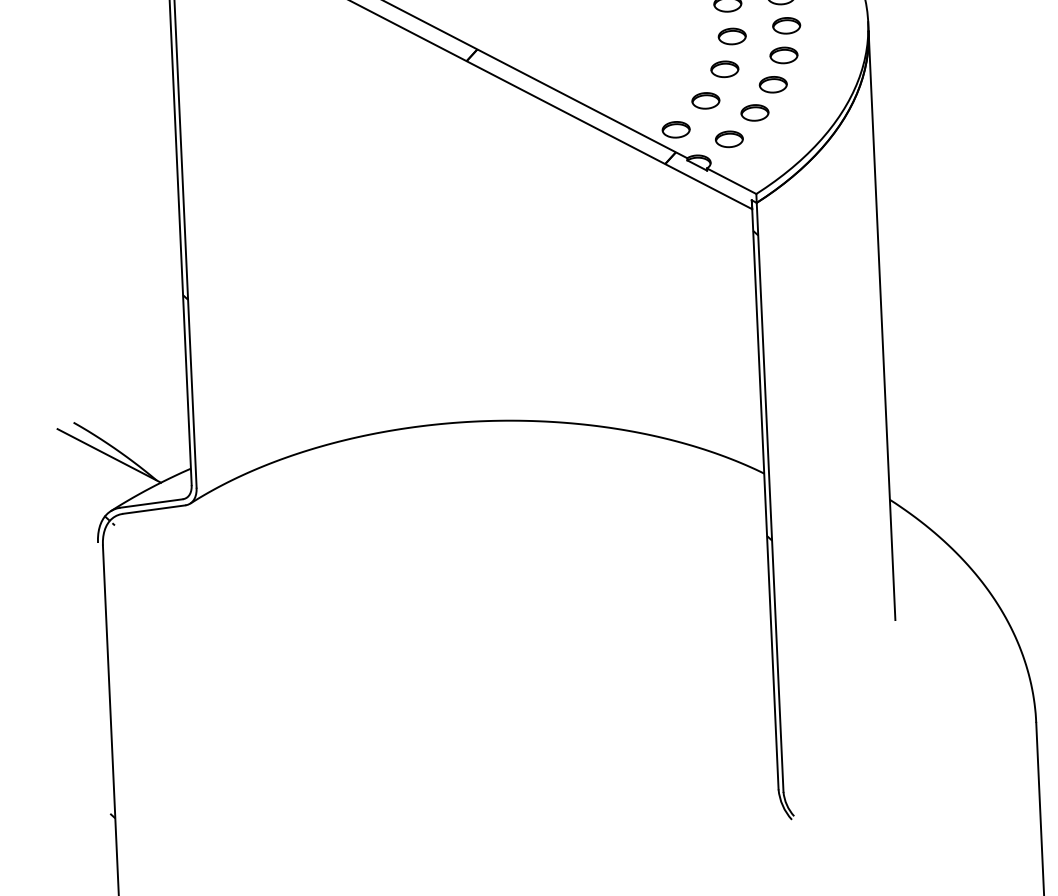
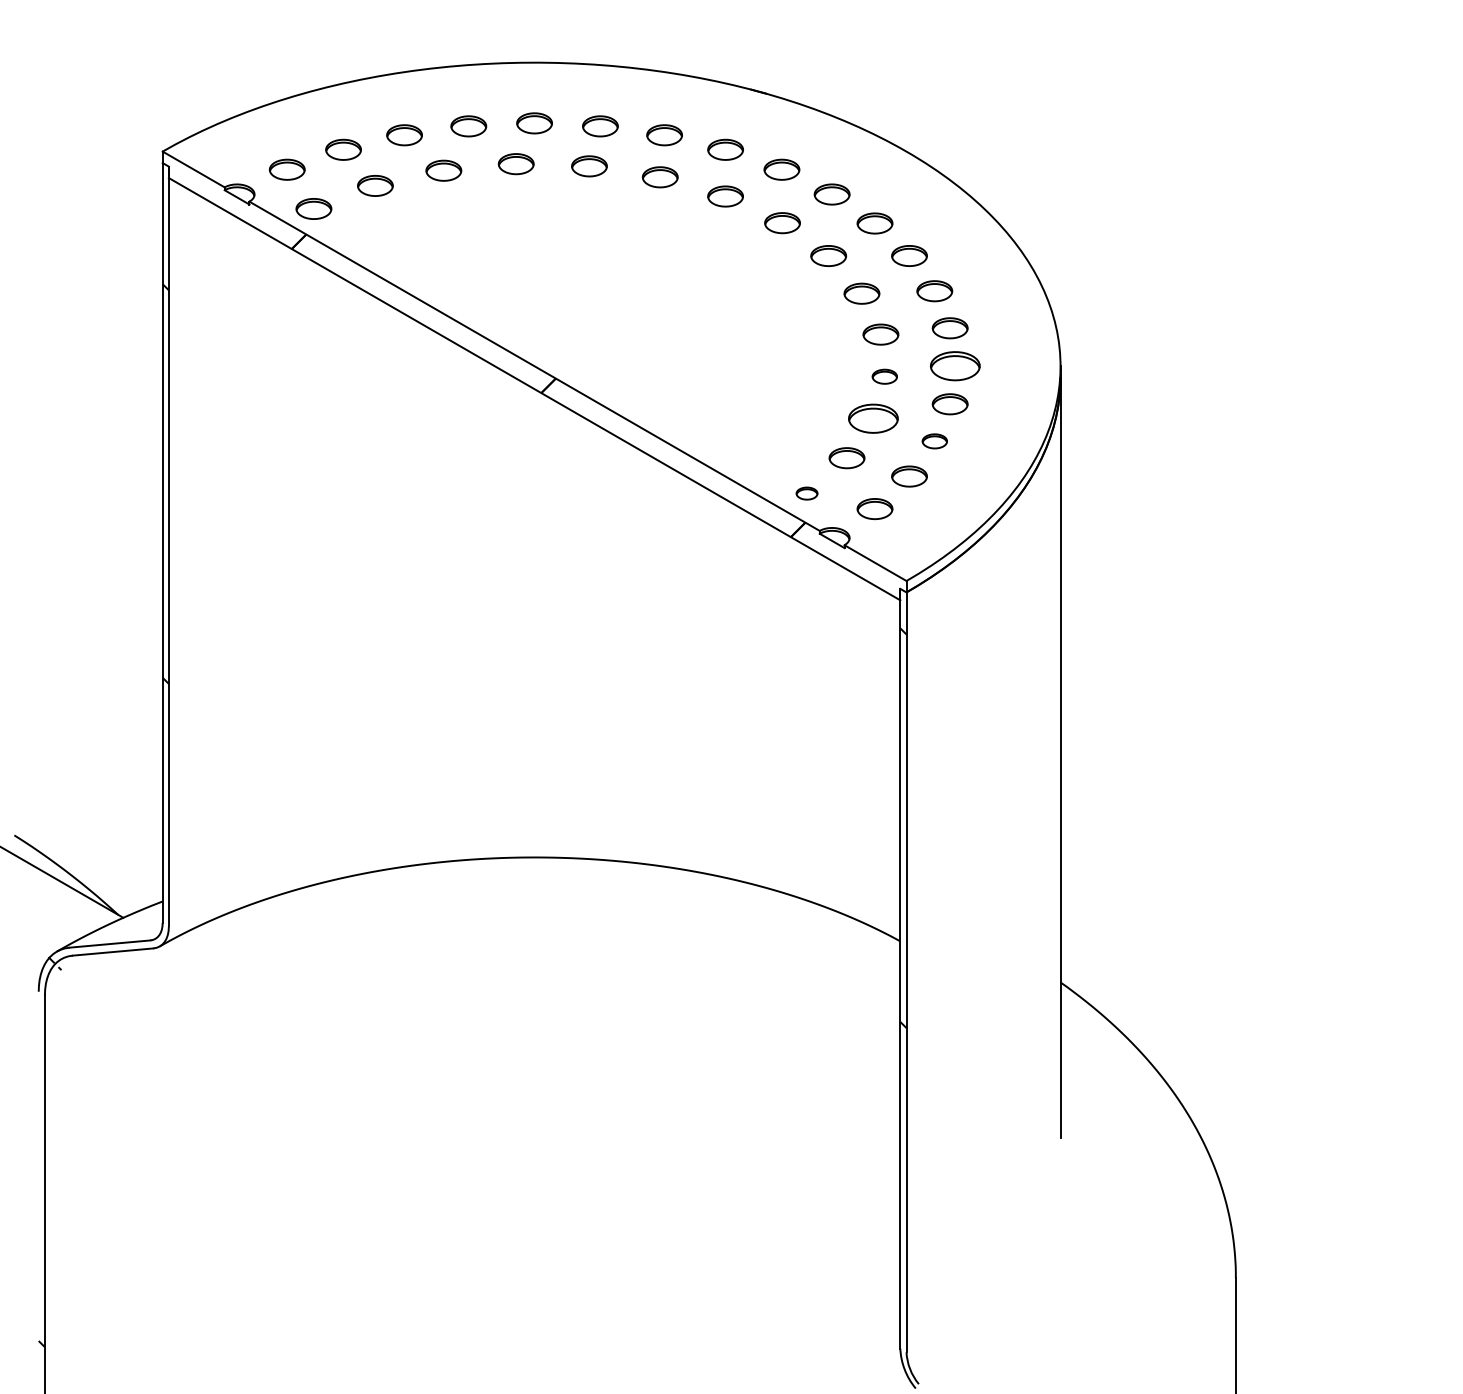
part: (786, 25) -> (955, 366), size x1.4
part: (732, 36) -> (884, 376), size x0.7
part: (724, 69) -> (872, 418), size x1.4
part: (773, 84) -> (934, 441), size x0.7
part: (675, 129) -> (806, 493), size x0.6

